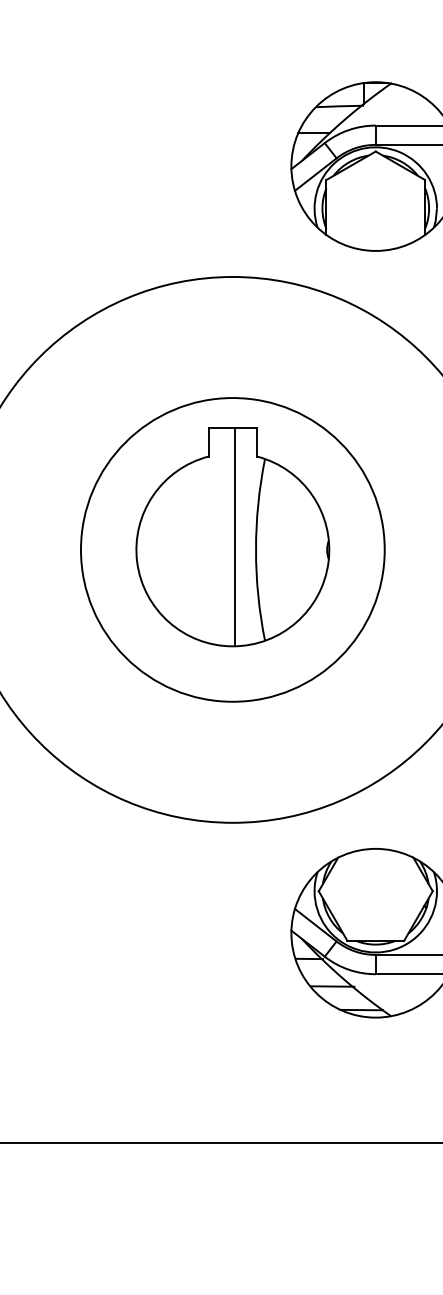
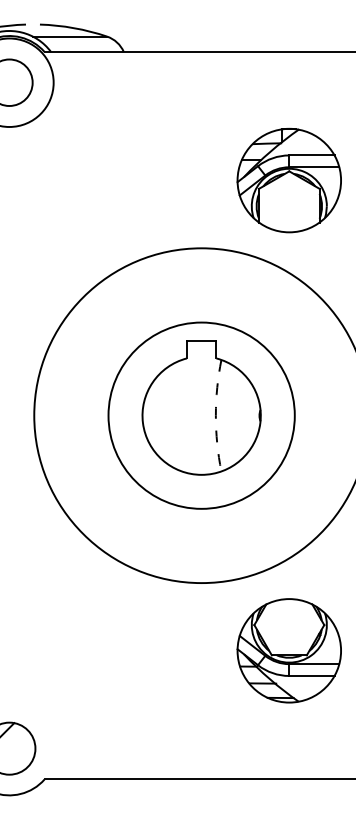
line: (234, 536) -> (202, 407), removed
arc: (255, 549) -> (215, 415), solid -> dashed

